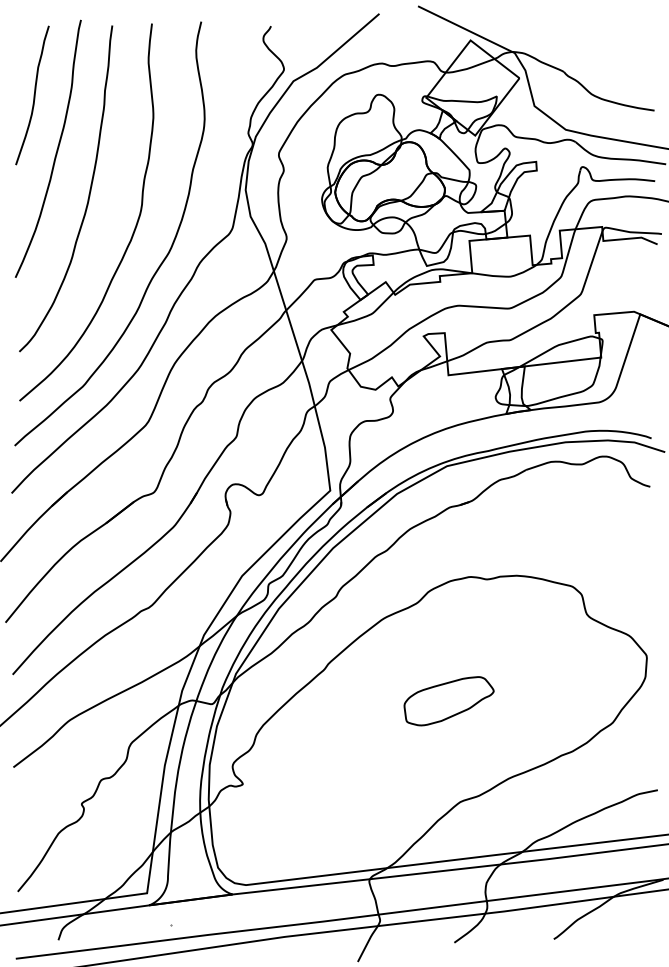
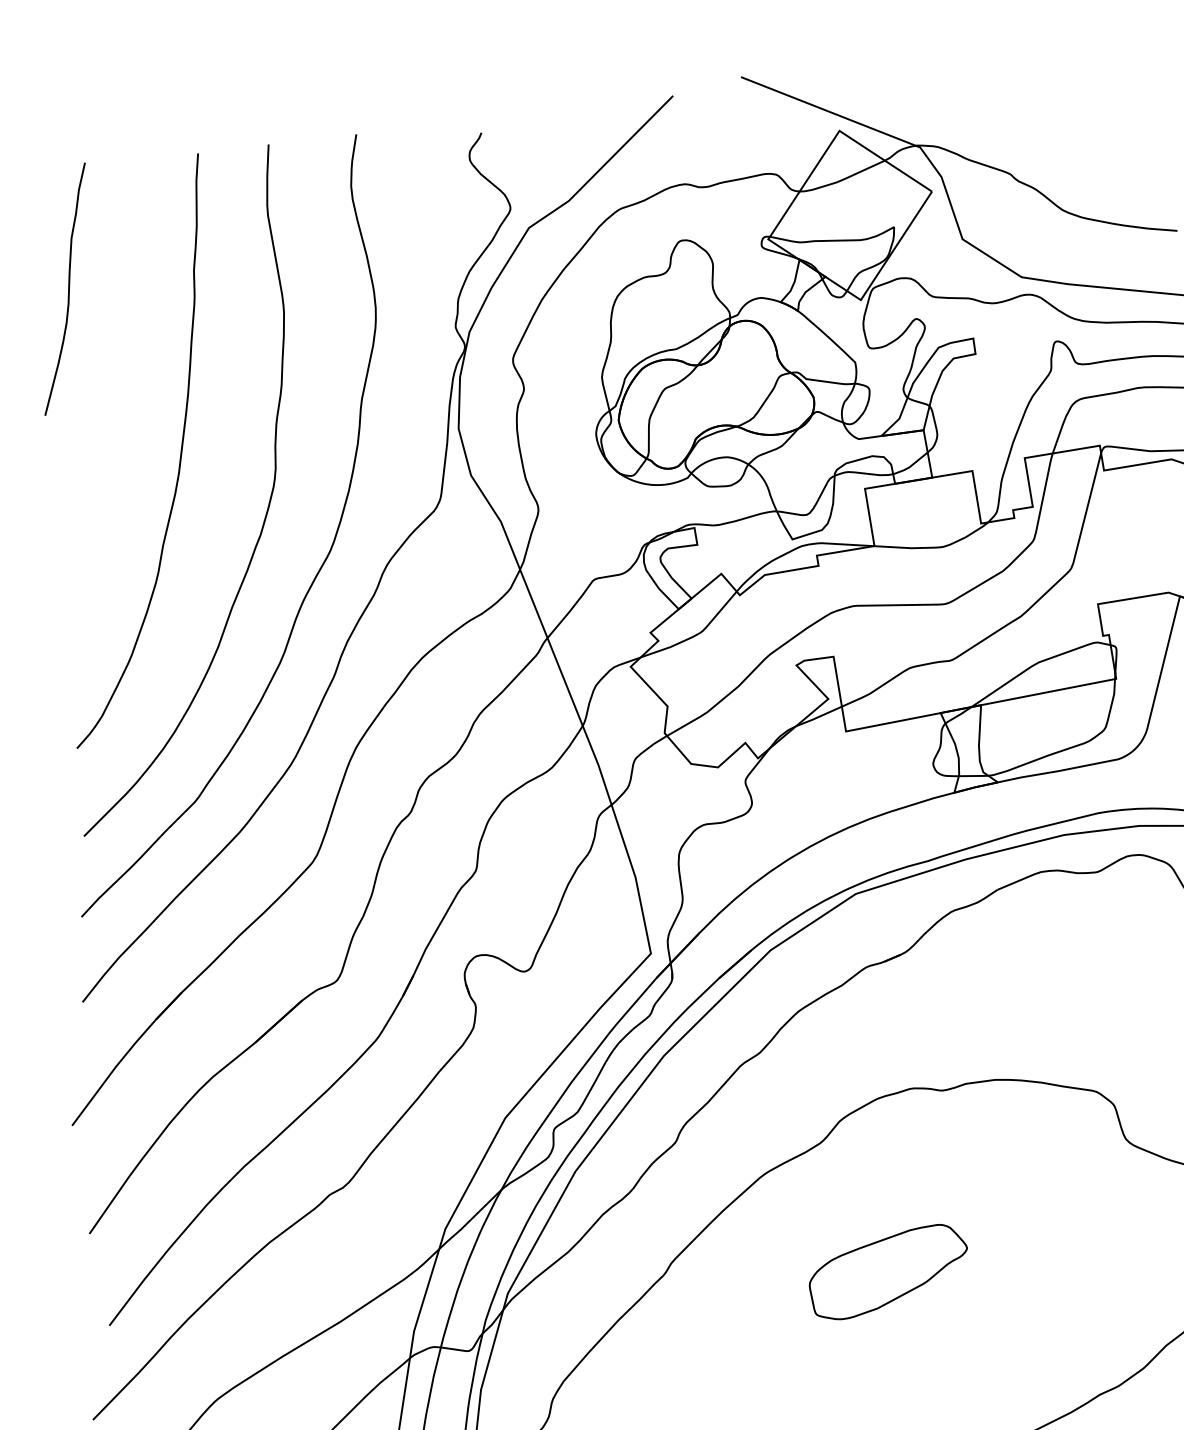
curve: (56, 149) -> (115, 382), removed
part: (448, 701) -> (887, 1272), moved

